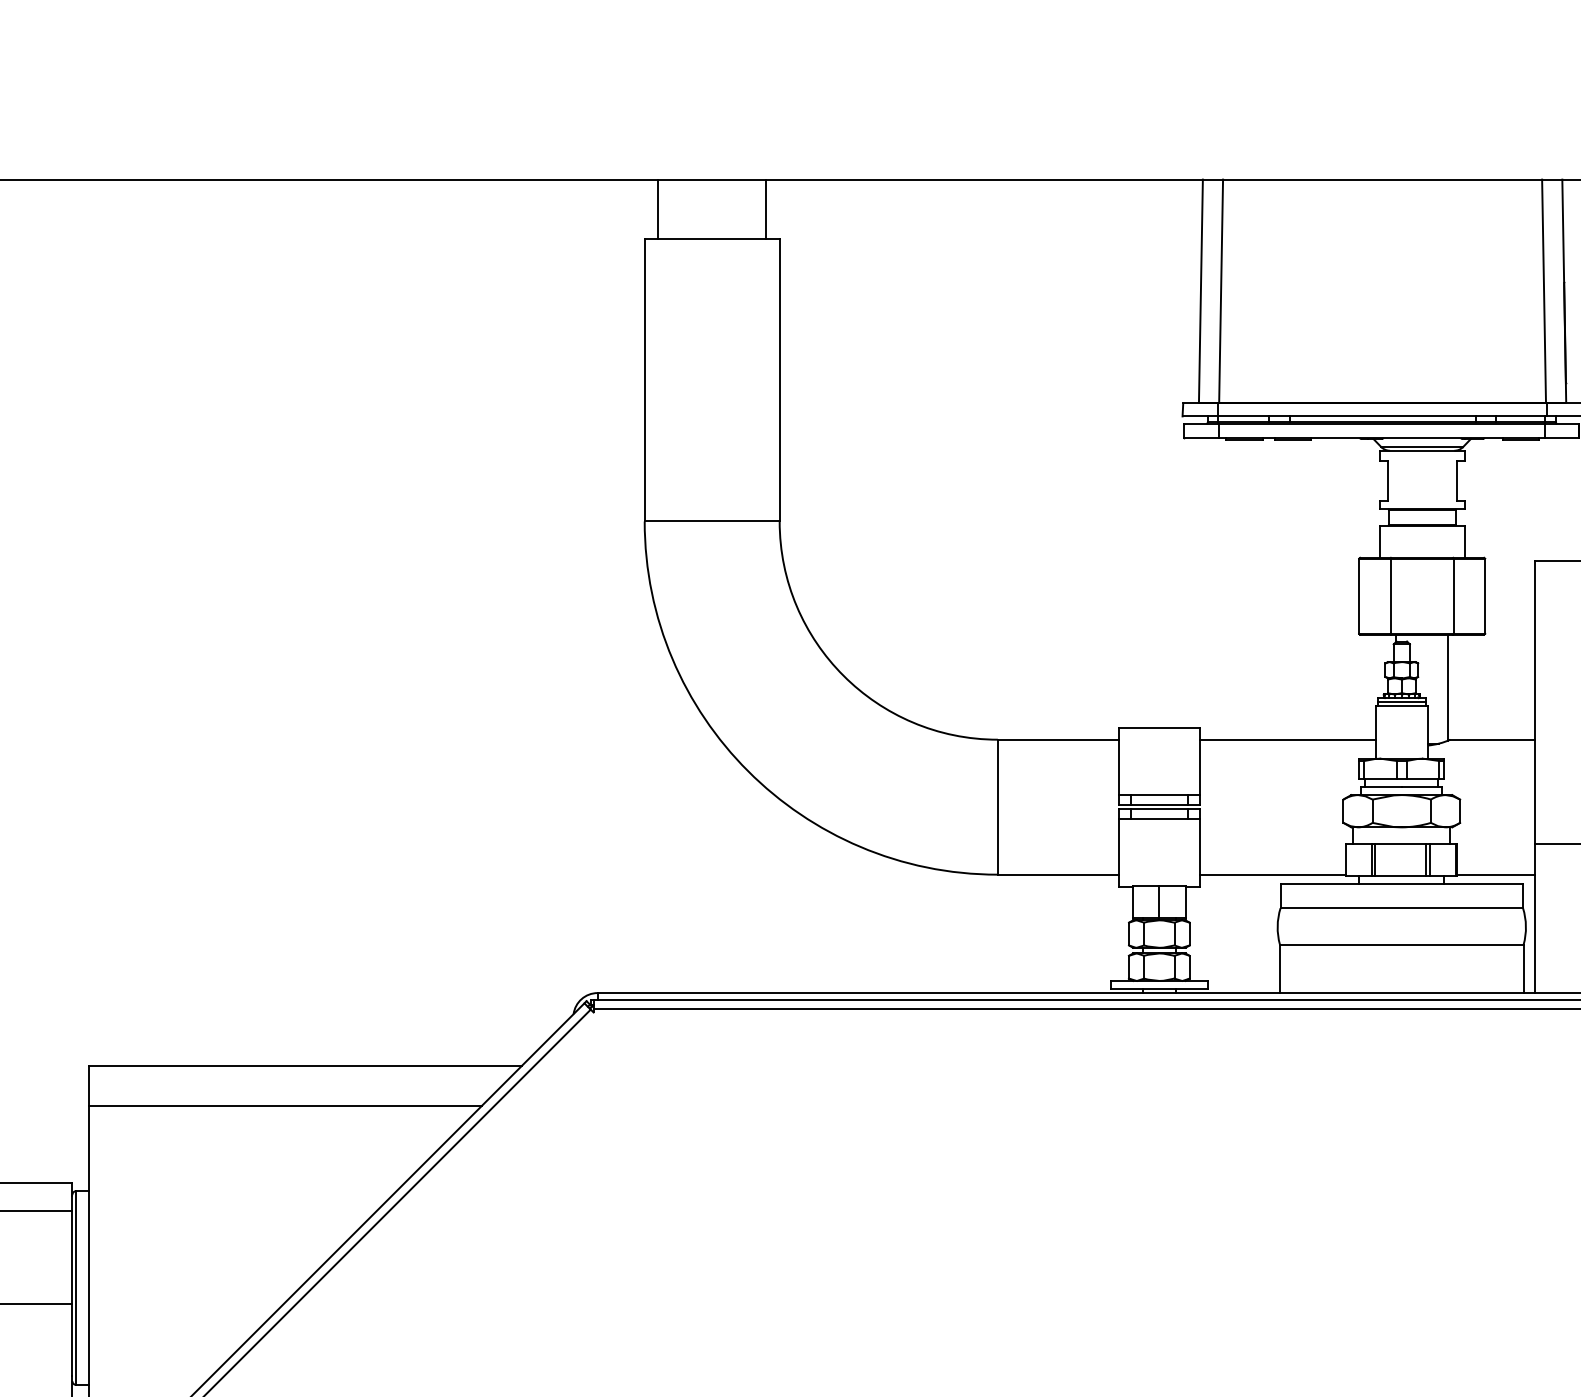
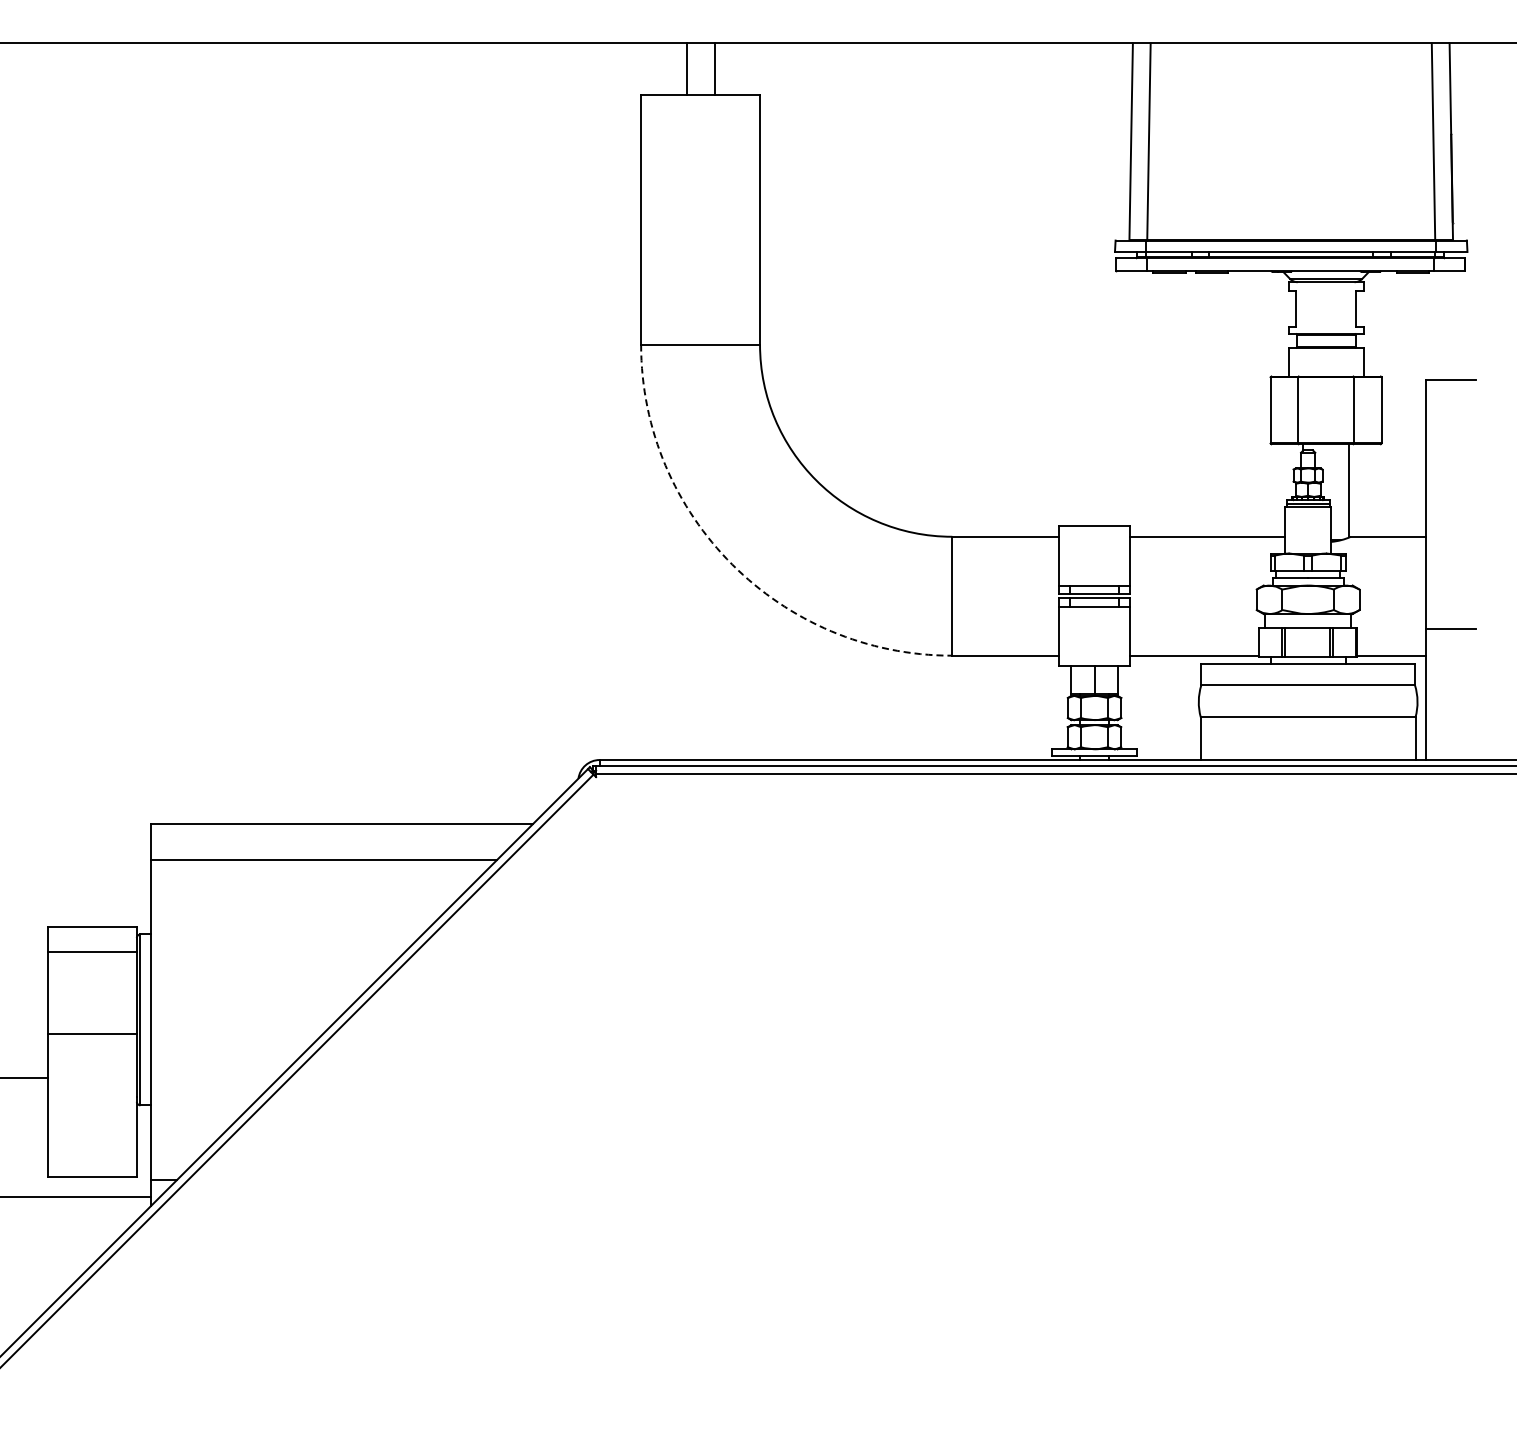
line: (658, 209) -> (715, 69), moved
line: (766, 209) -> (687, 69), moved
arc: (748, 771) -> (732, 564), solid -> dashed

